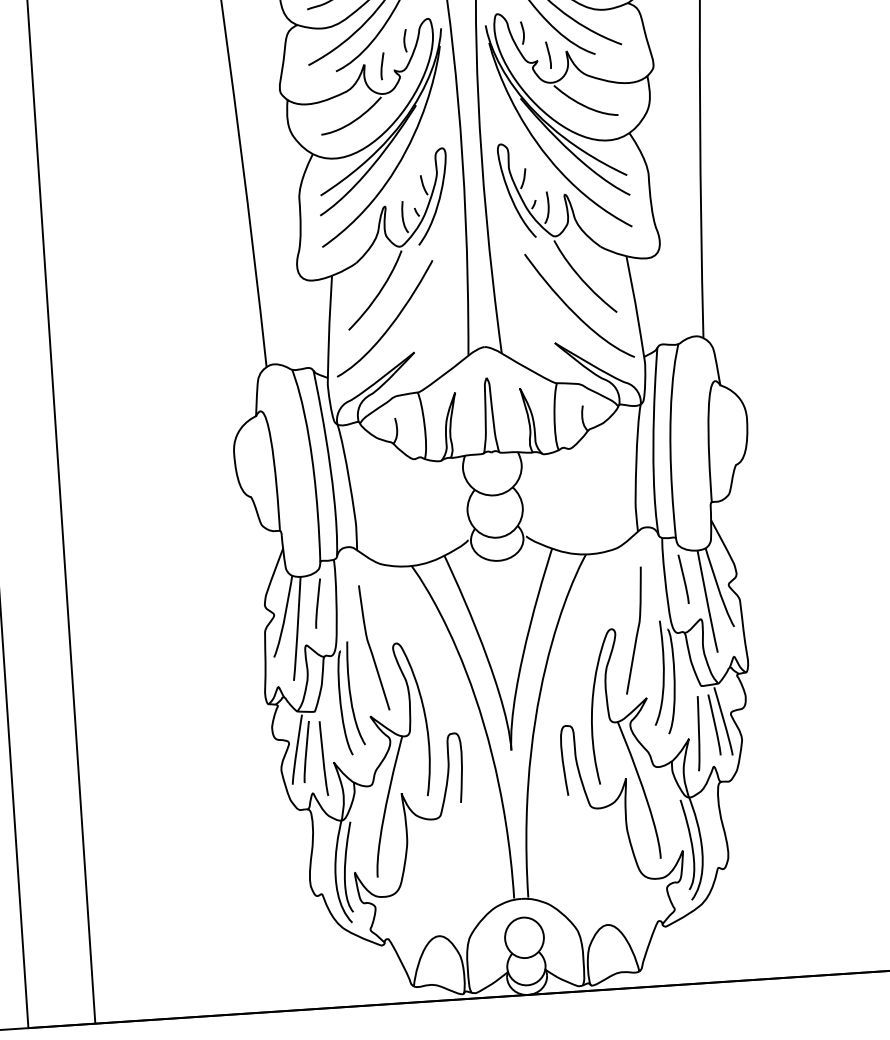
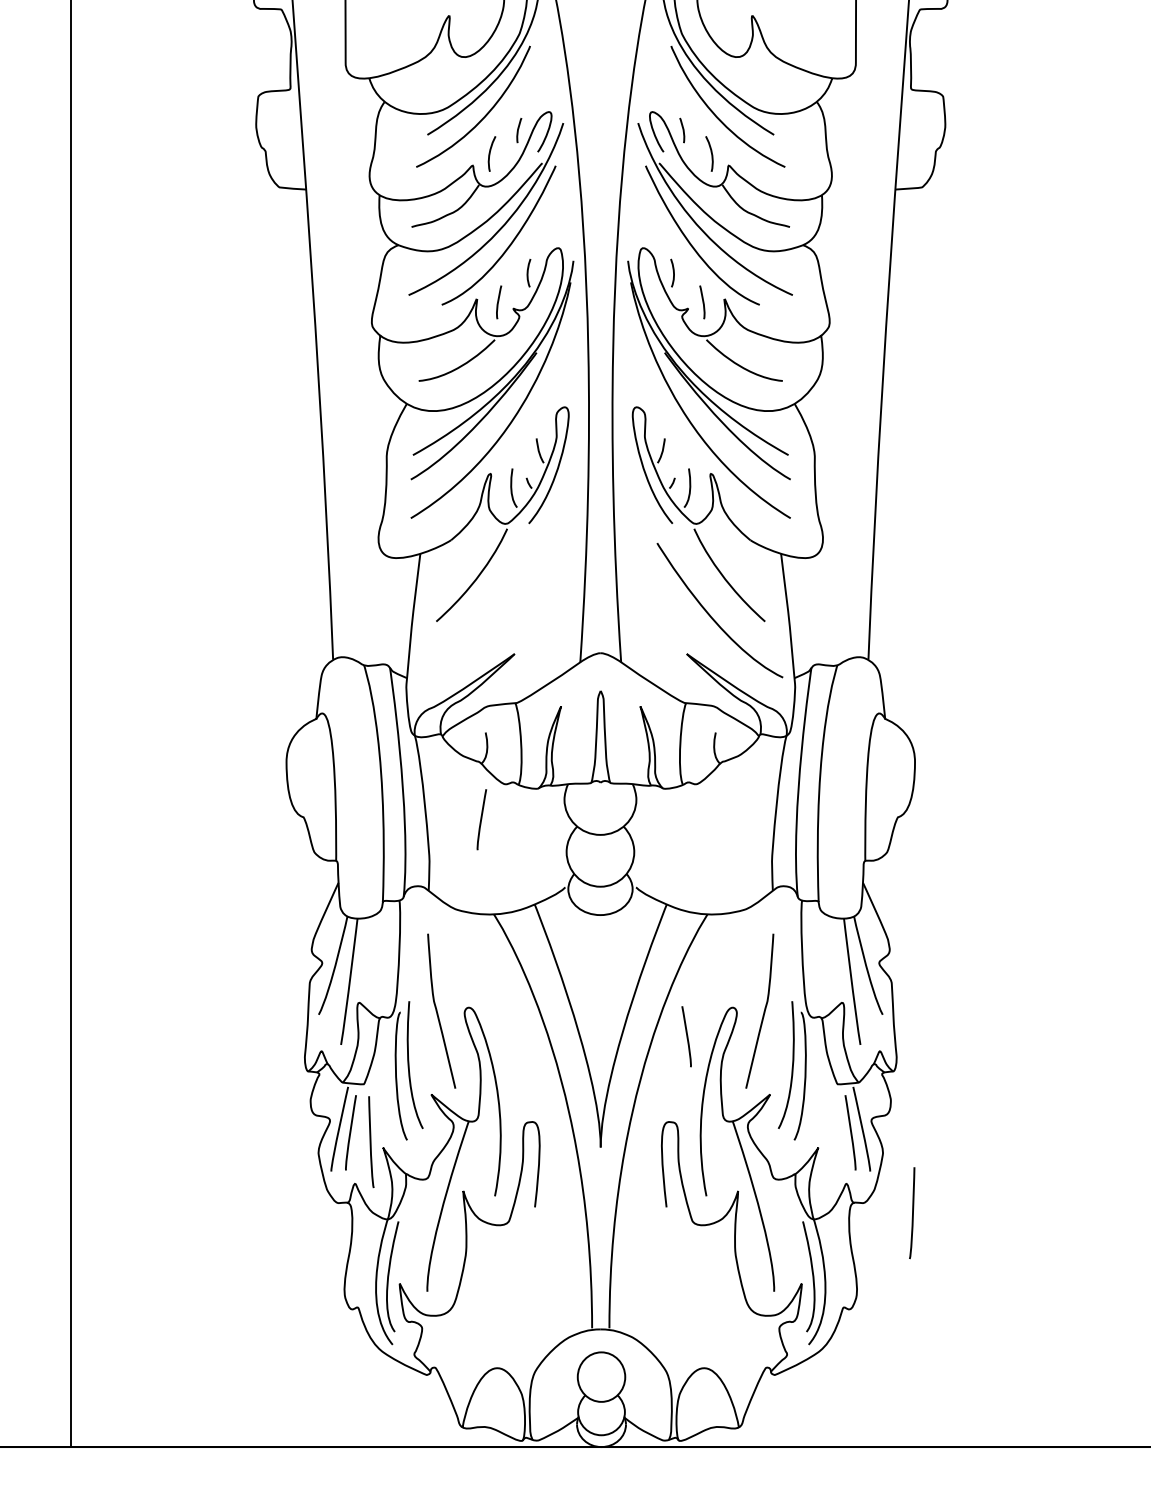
curve: (391, 324) -> (488, 617), removed
line: (683, 579) -> (686, 1036), moved
line: (317, 603) -> (481, 819), moved
line: (698, 733) -> (912, 1213), moved

